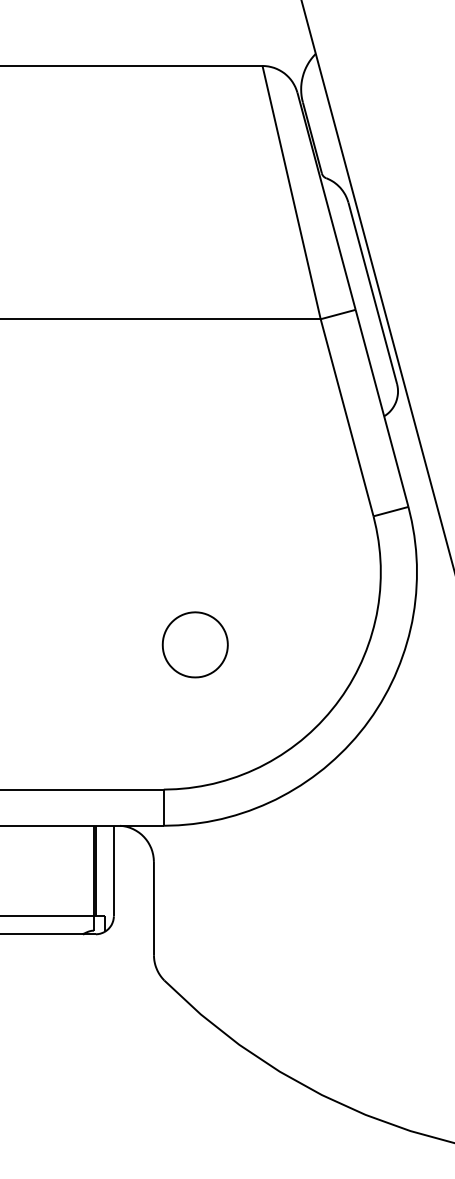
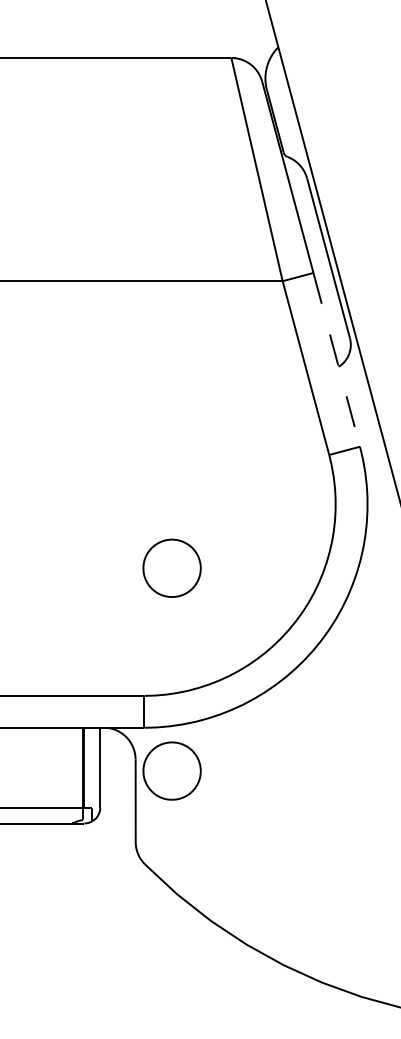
line: (382, 408) -> (337, 359), solid -> dashed
part: (194, 874) -> (171, 770), added

